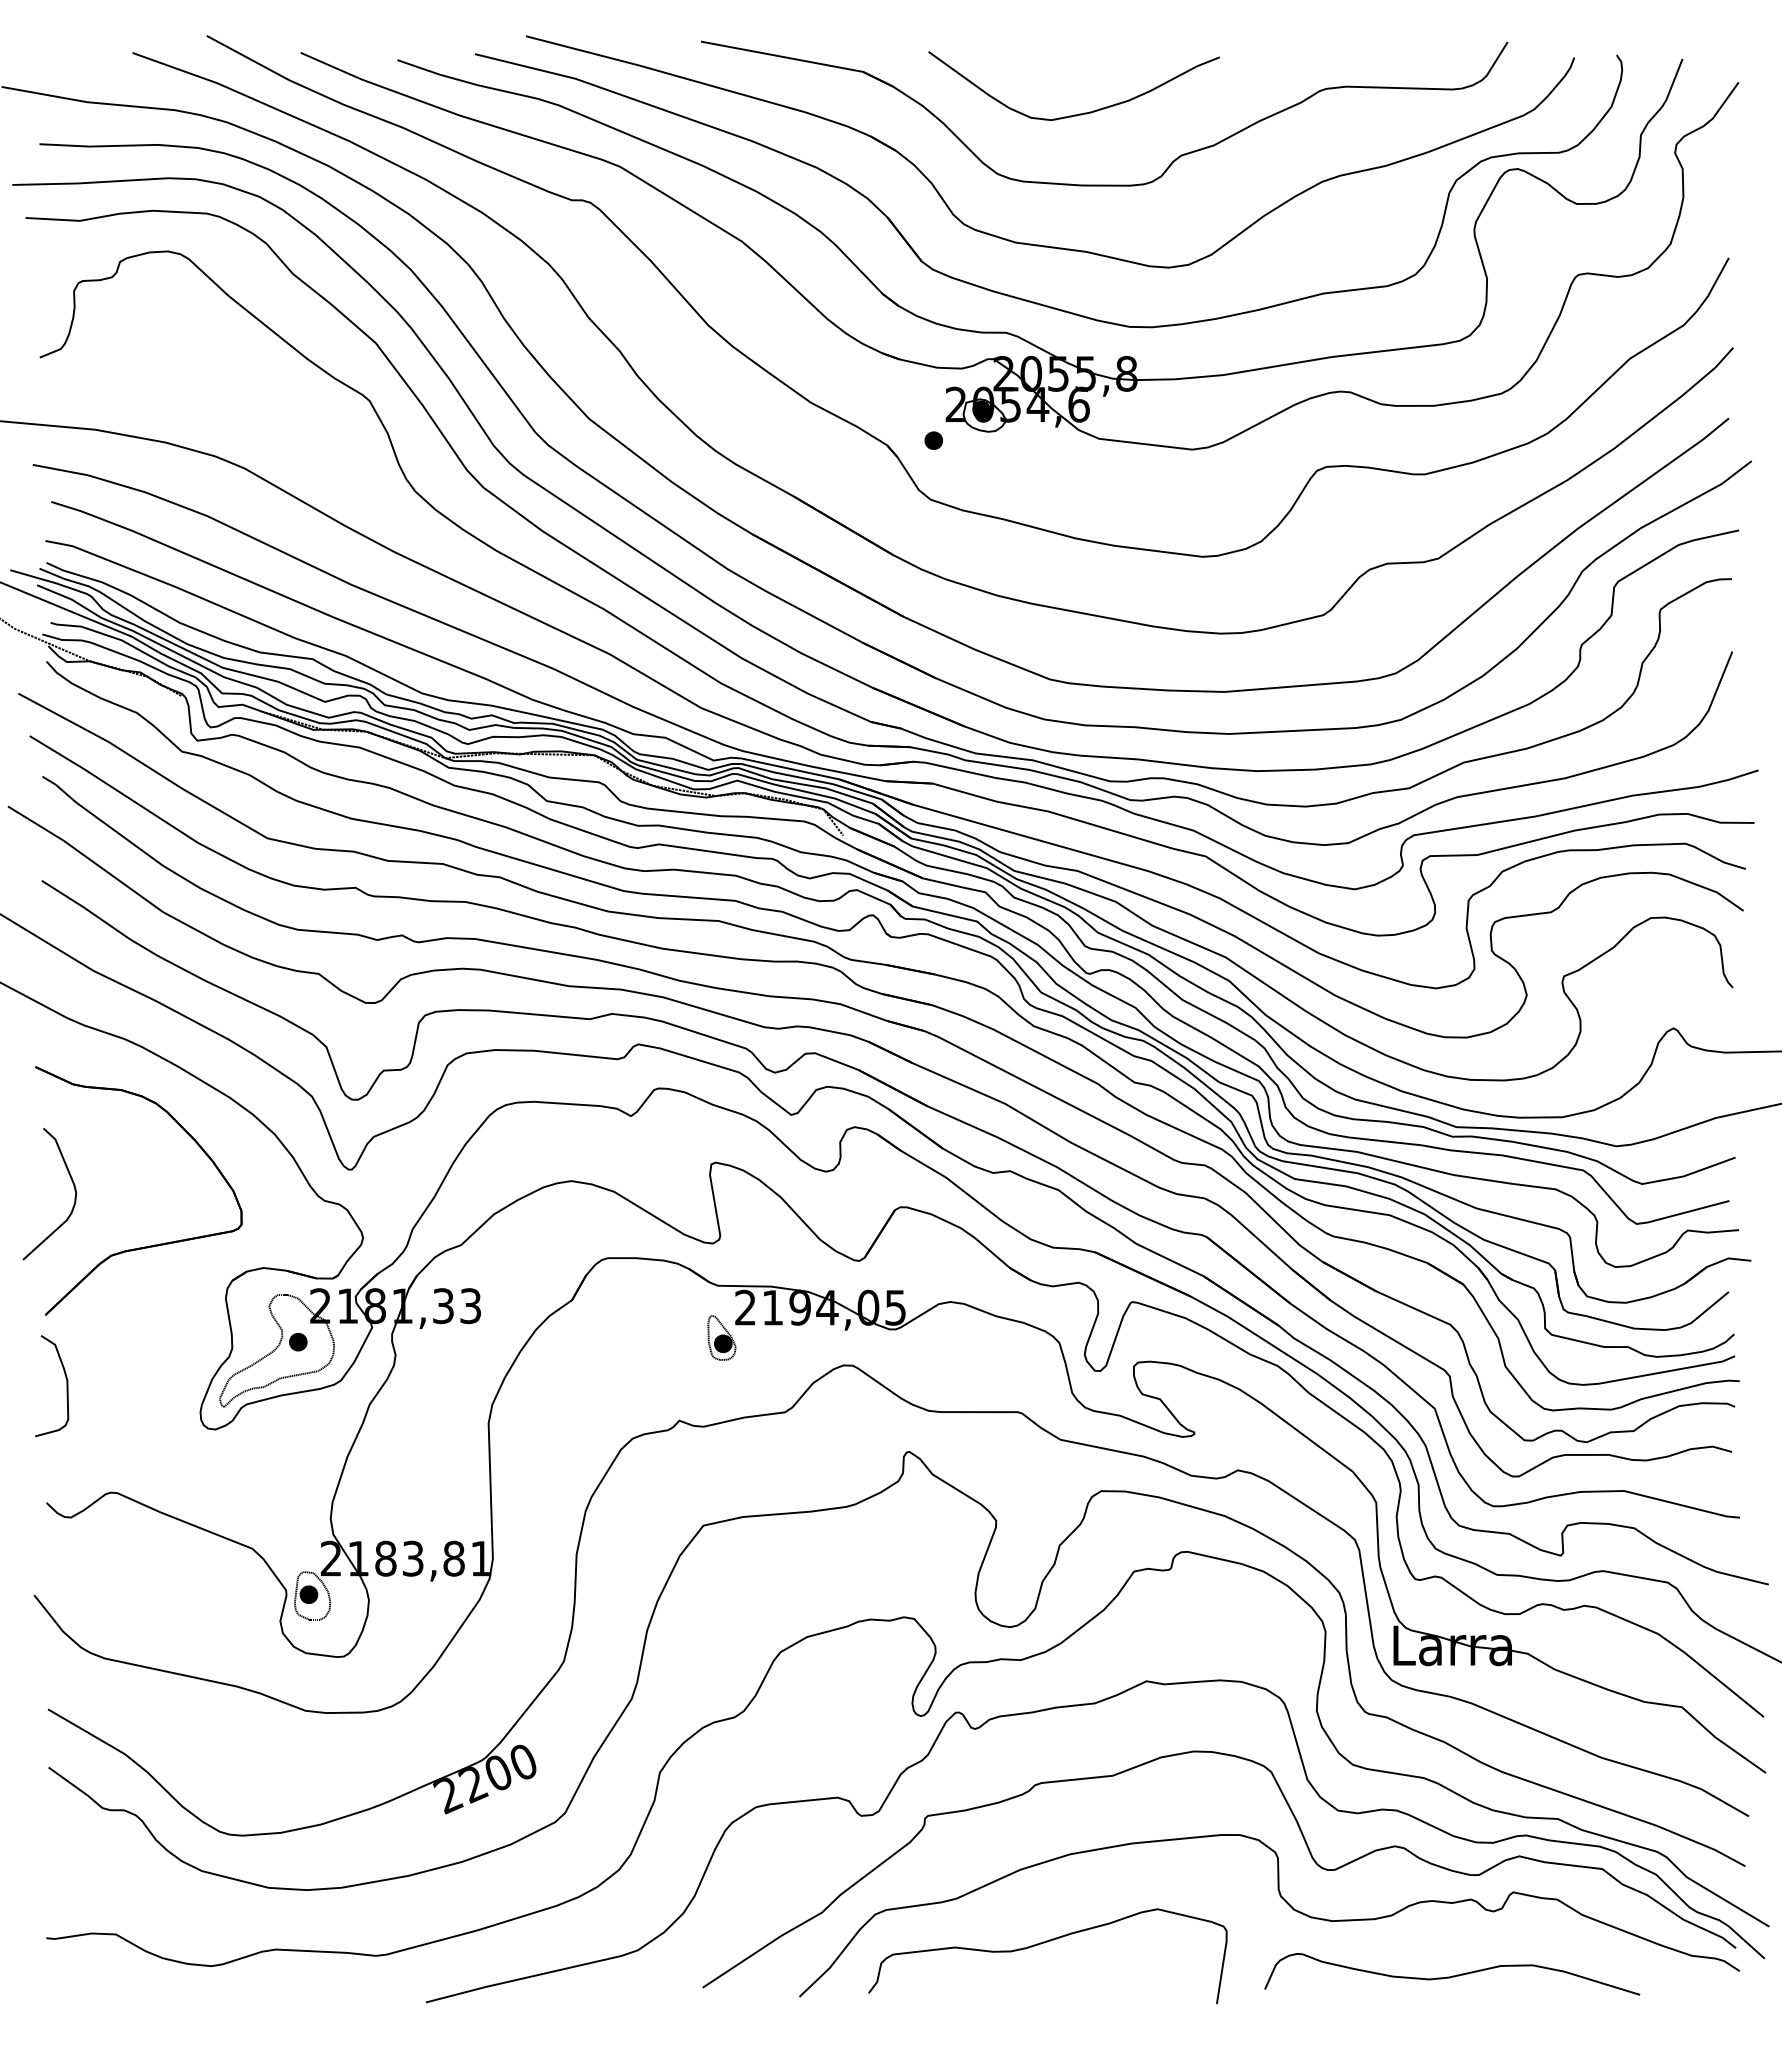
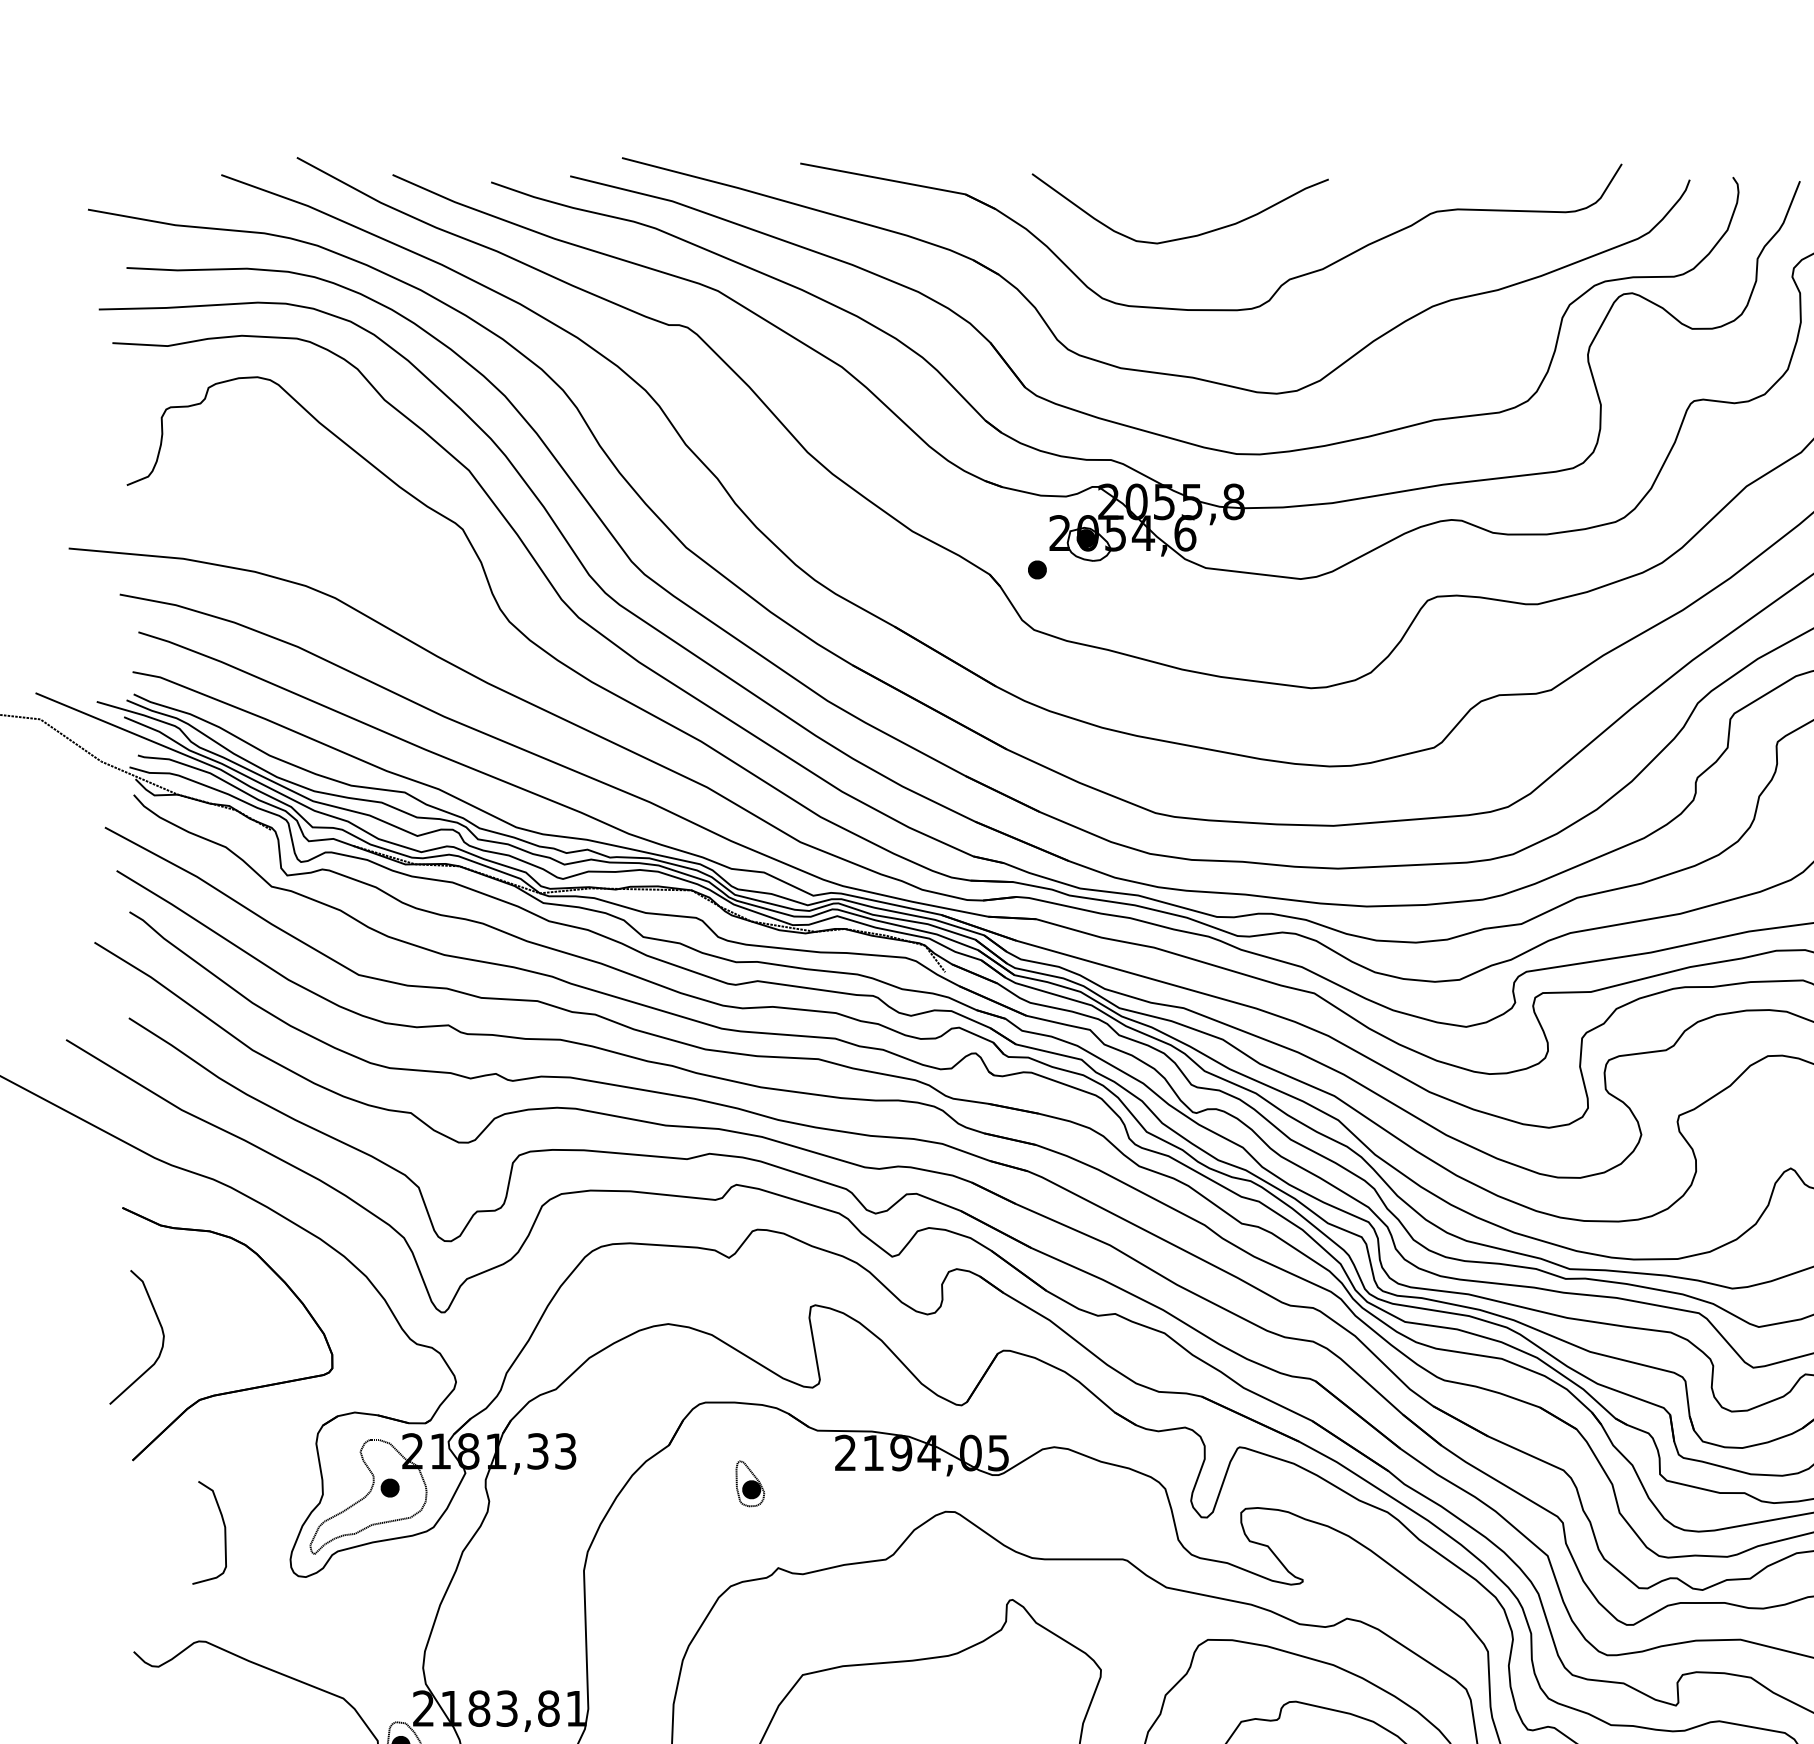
part: (721, 1337) -> (749, 1483), moved
curve: (66, 1386) -> (224, 1533), moved

